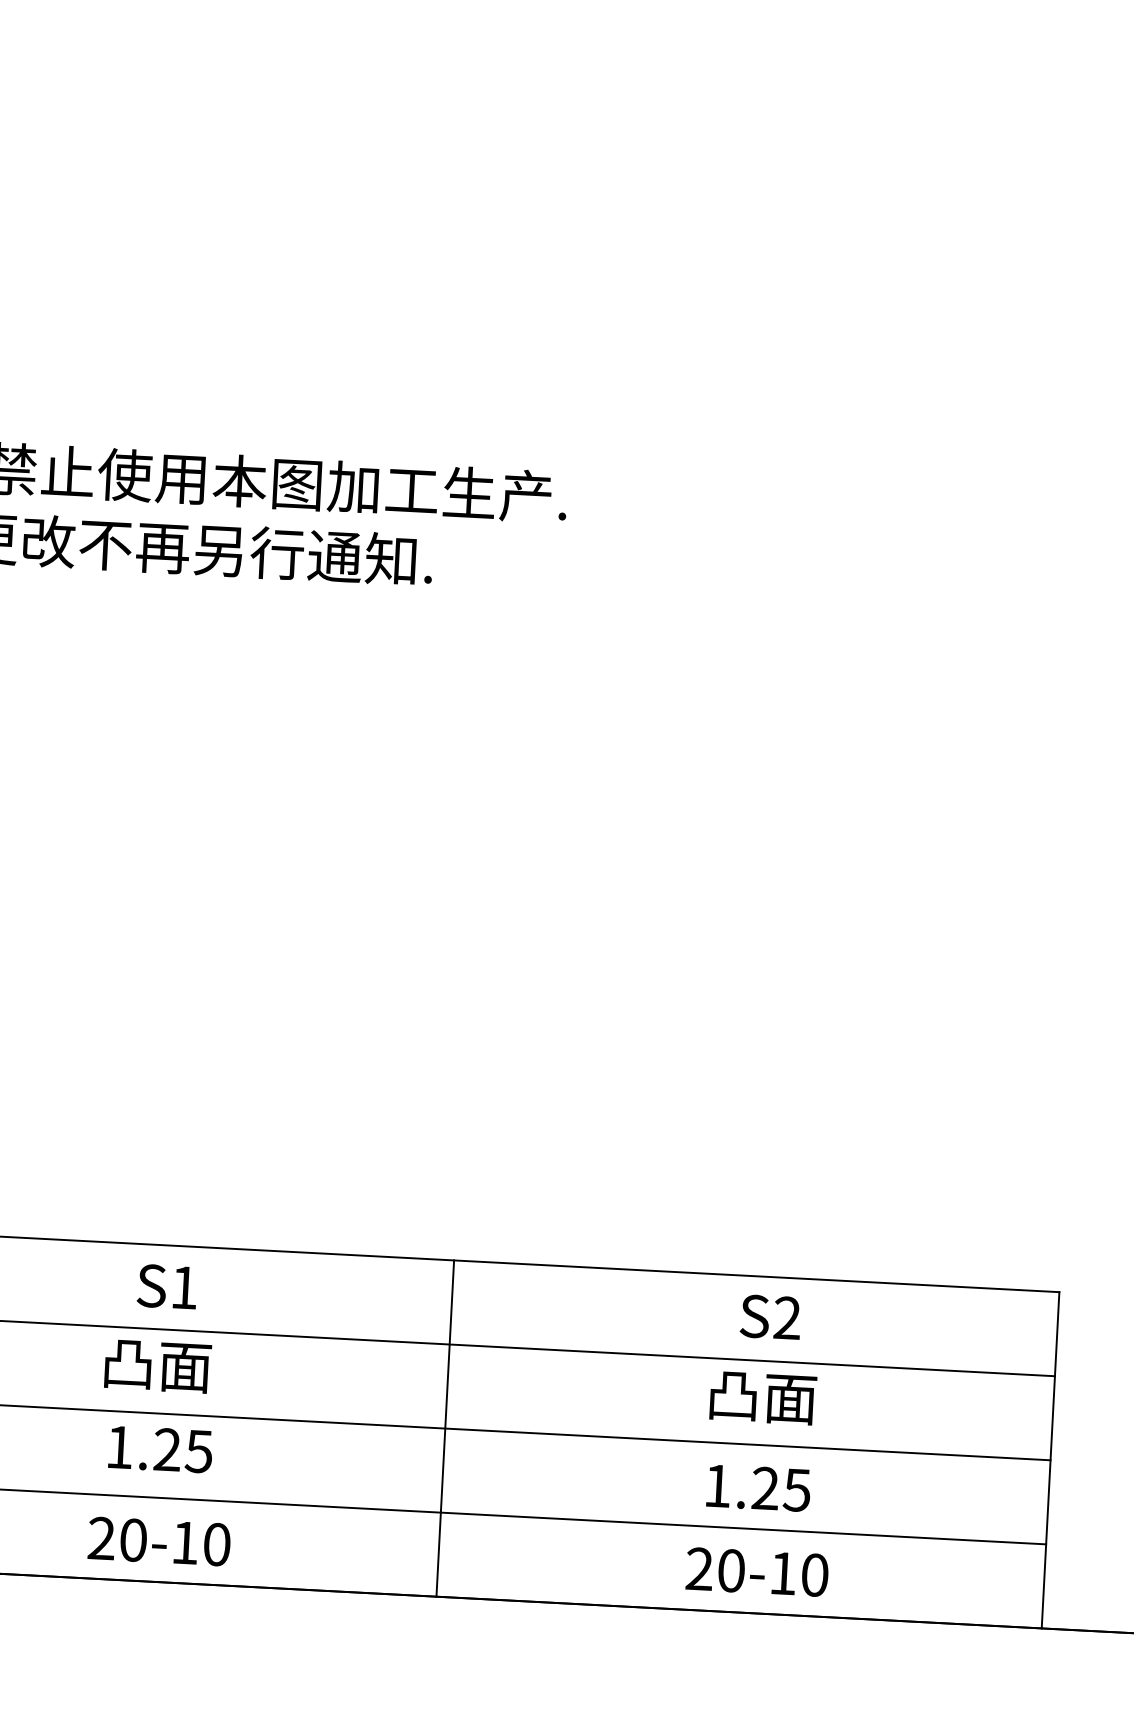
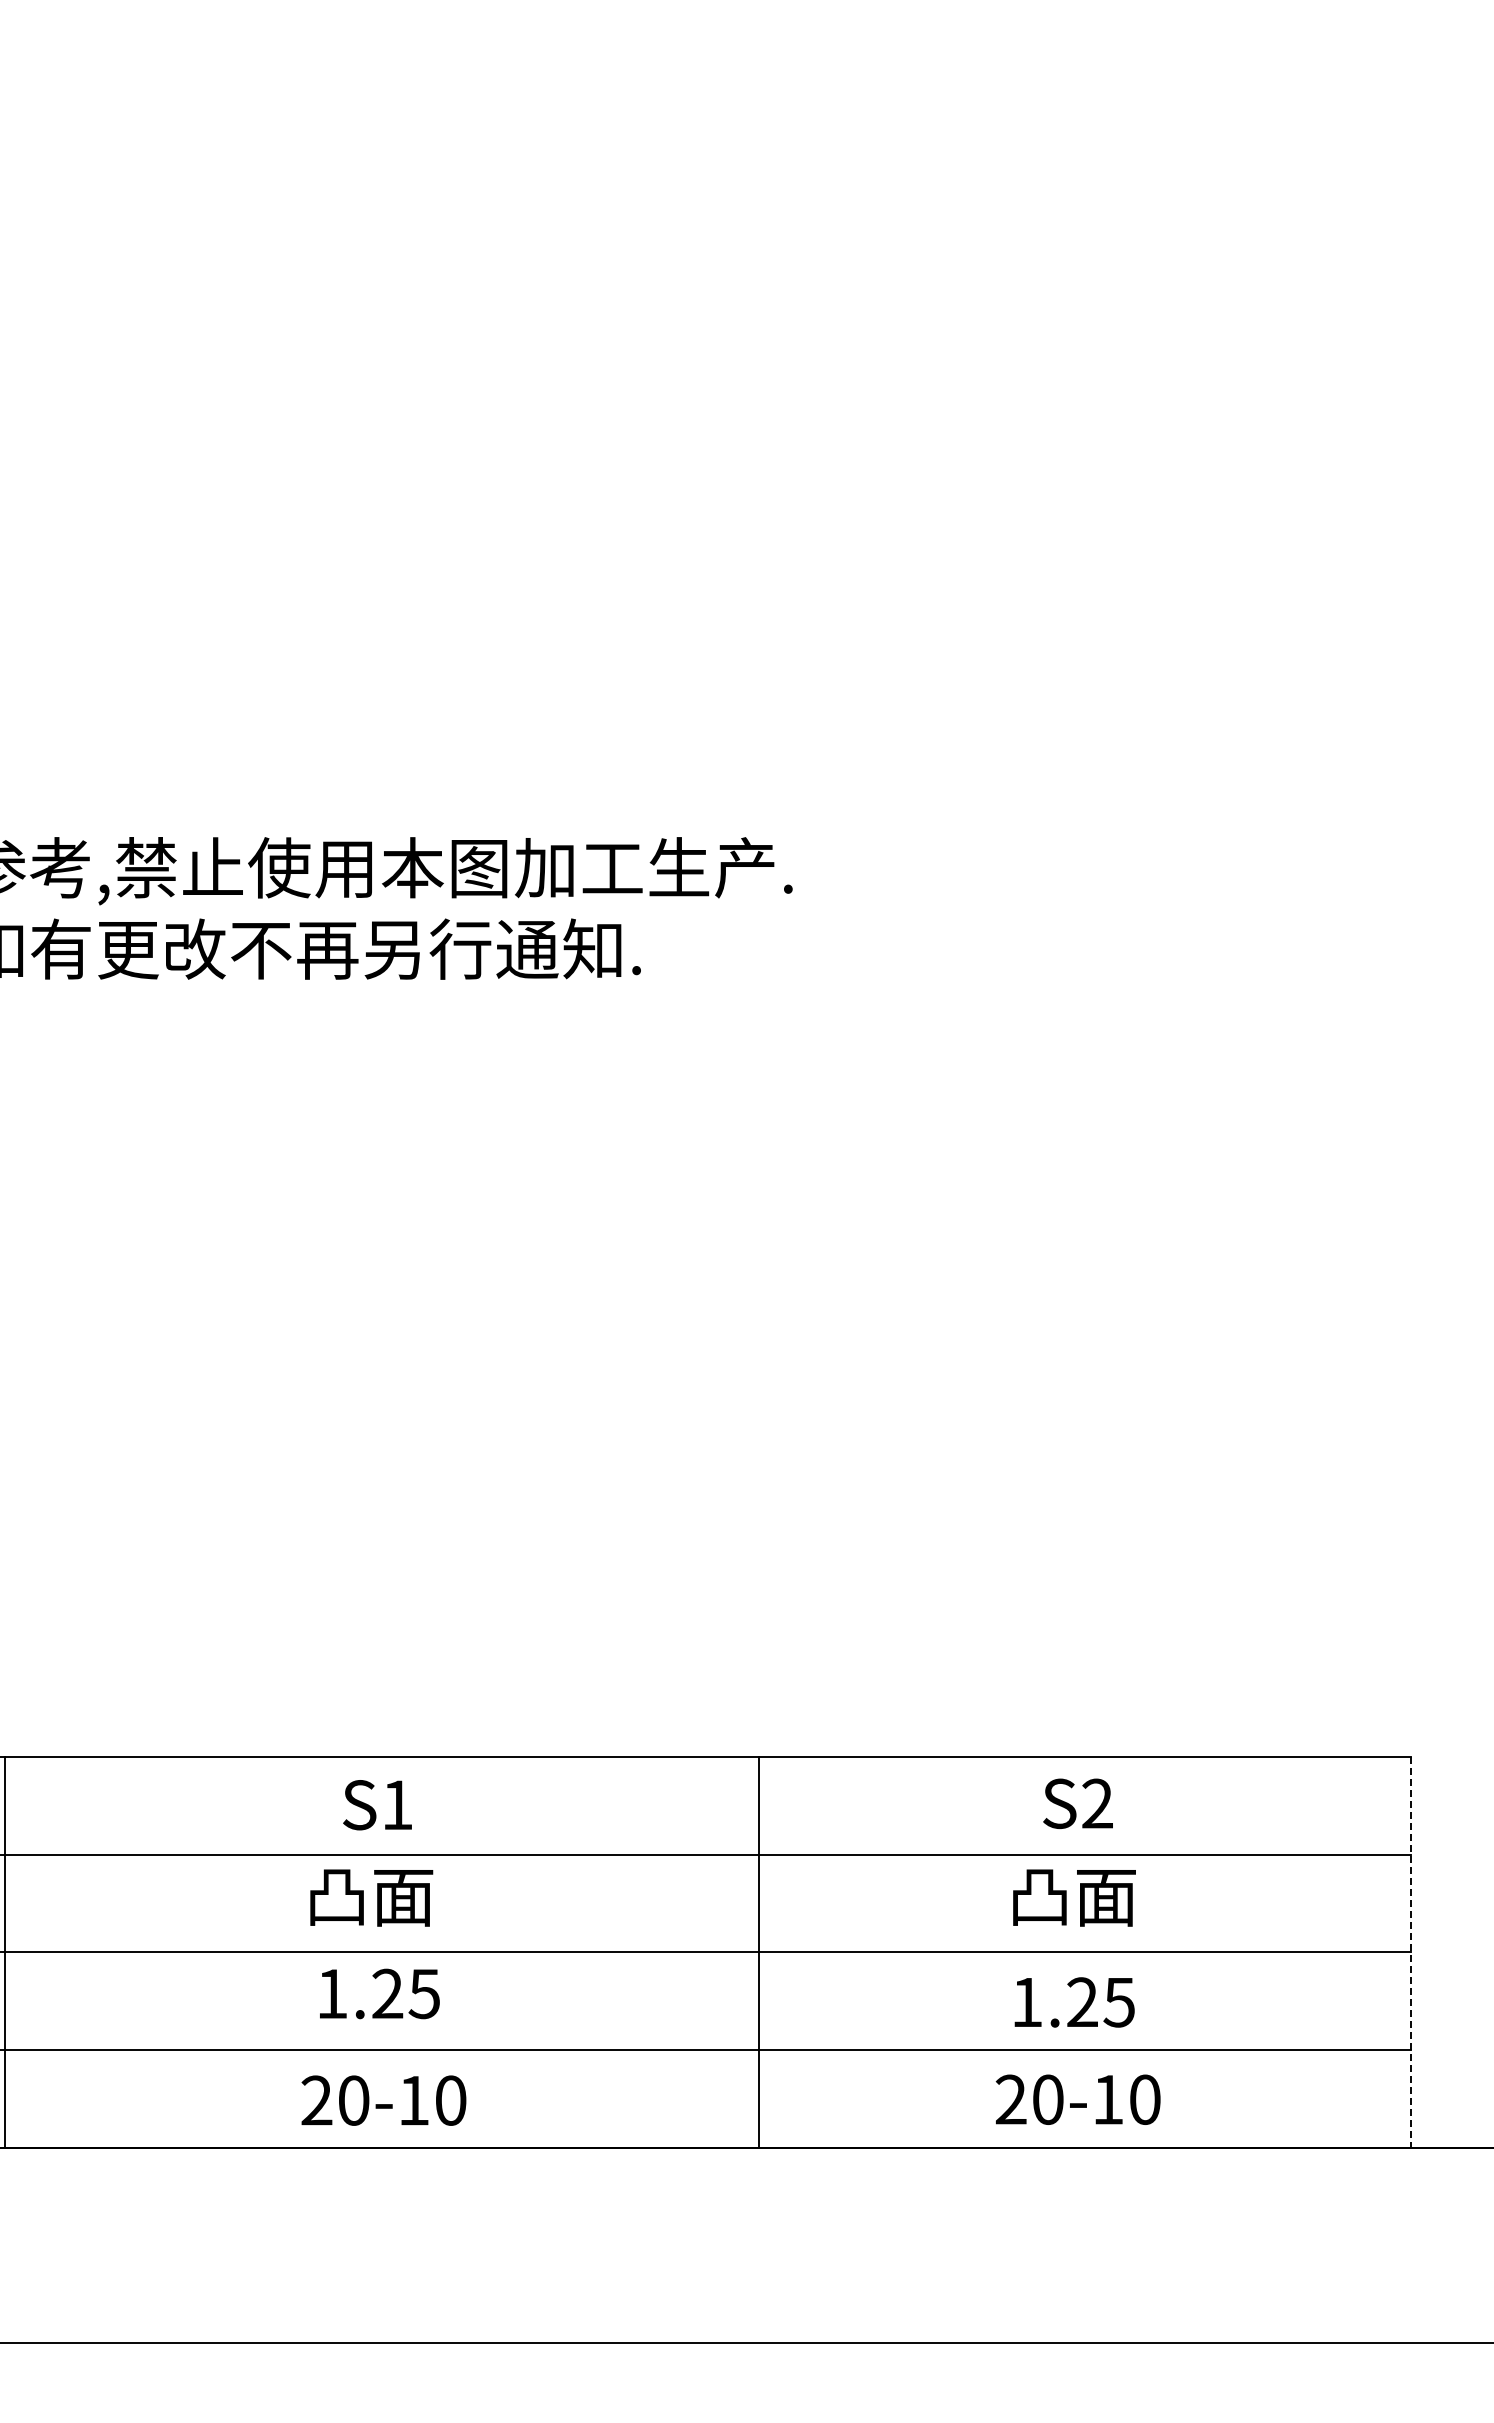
line: (445, 1428) -> (759, 1952), moved
line: (1050, 1460) -> (1410, 1952), solid -> dashed

